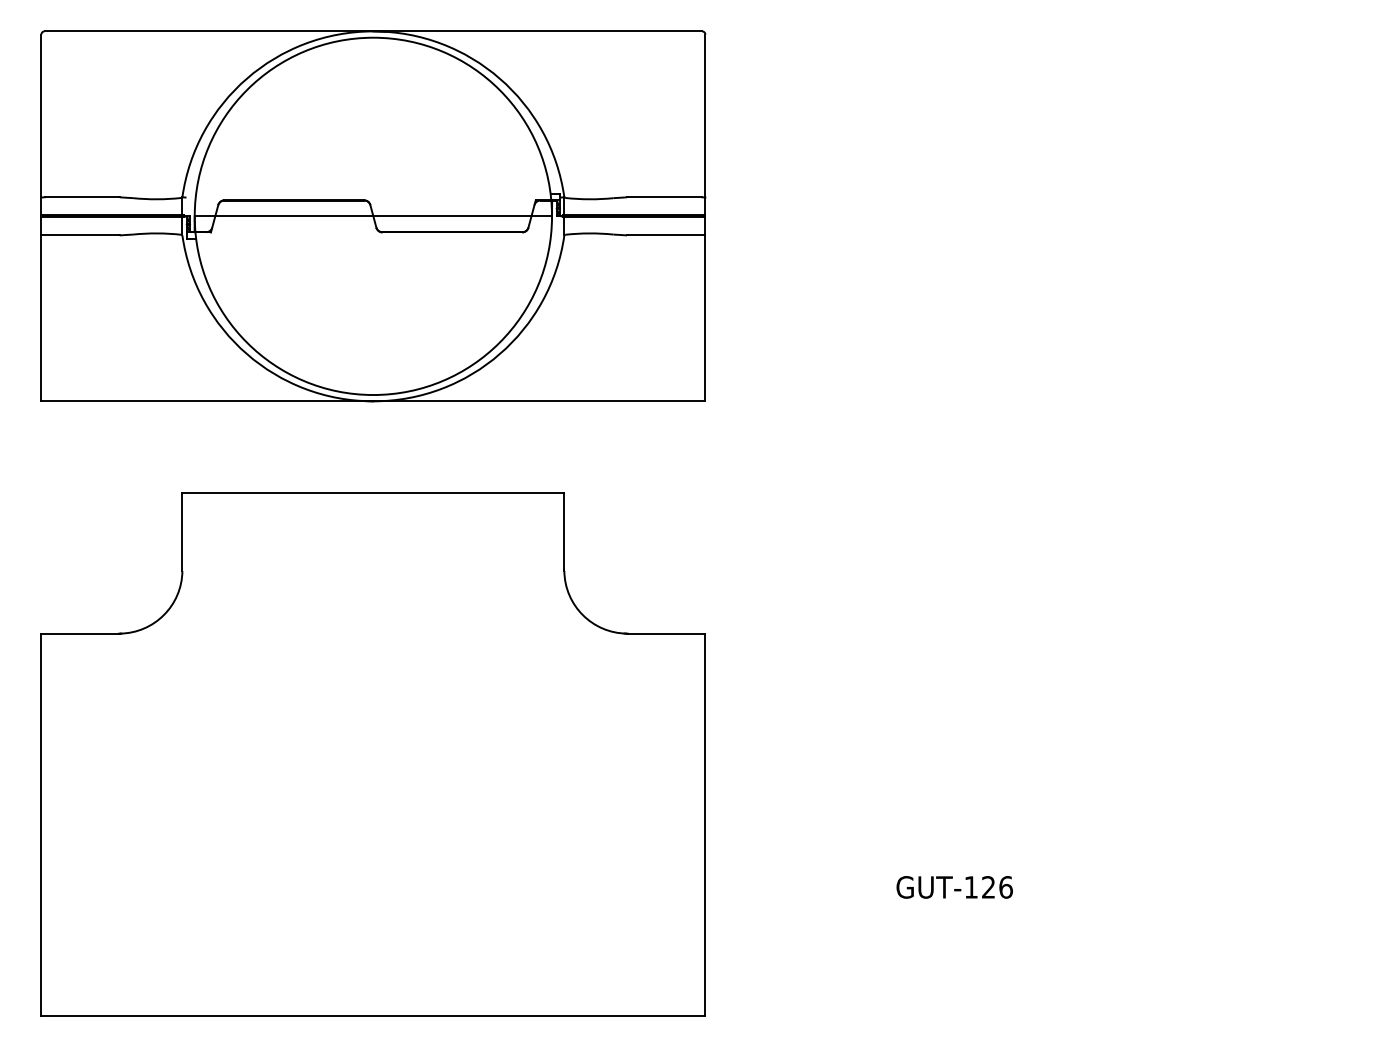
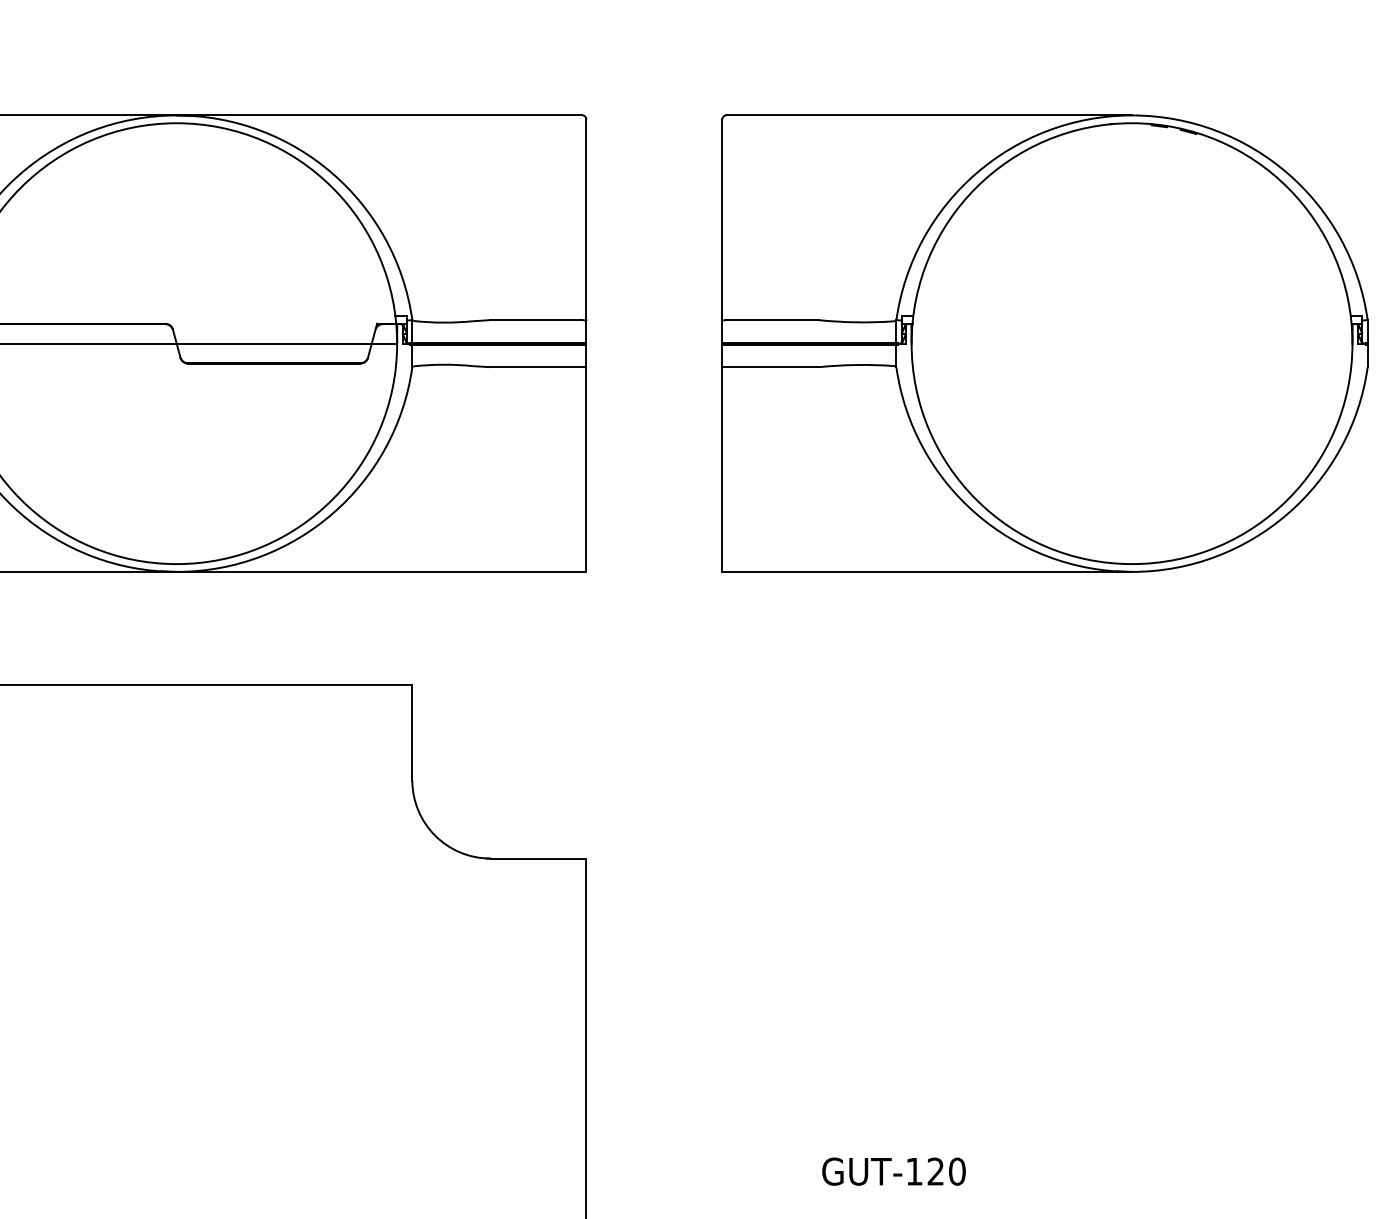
part: (1076, 216) -> (1044, 343), added
text: (1005, 887) -> (956, 1171), GUT-126 -> GUT-120

